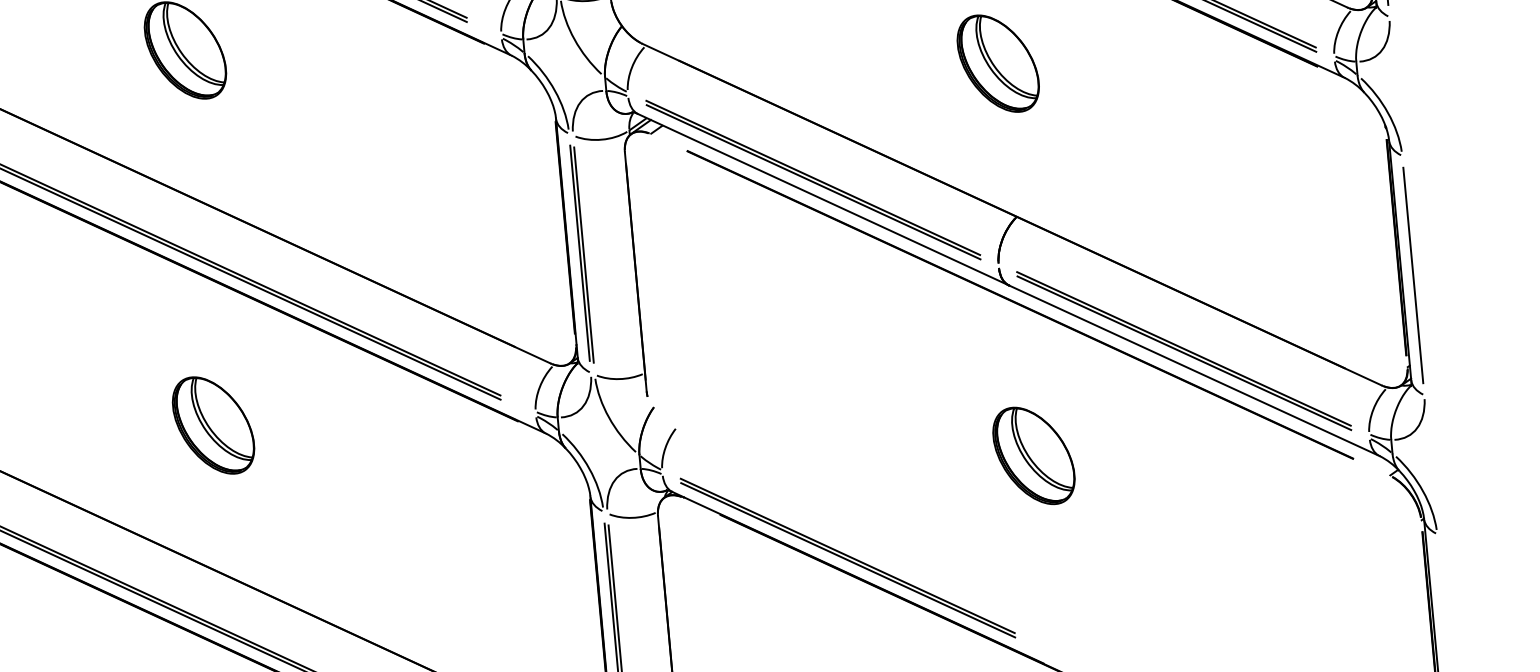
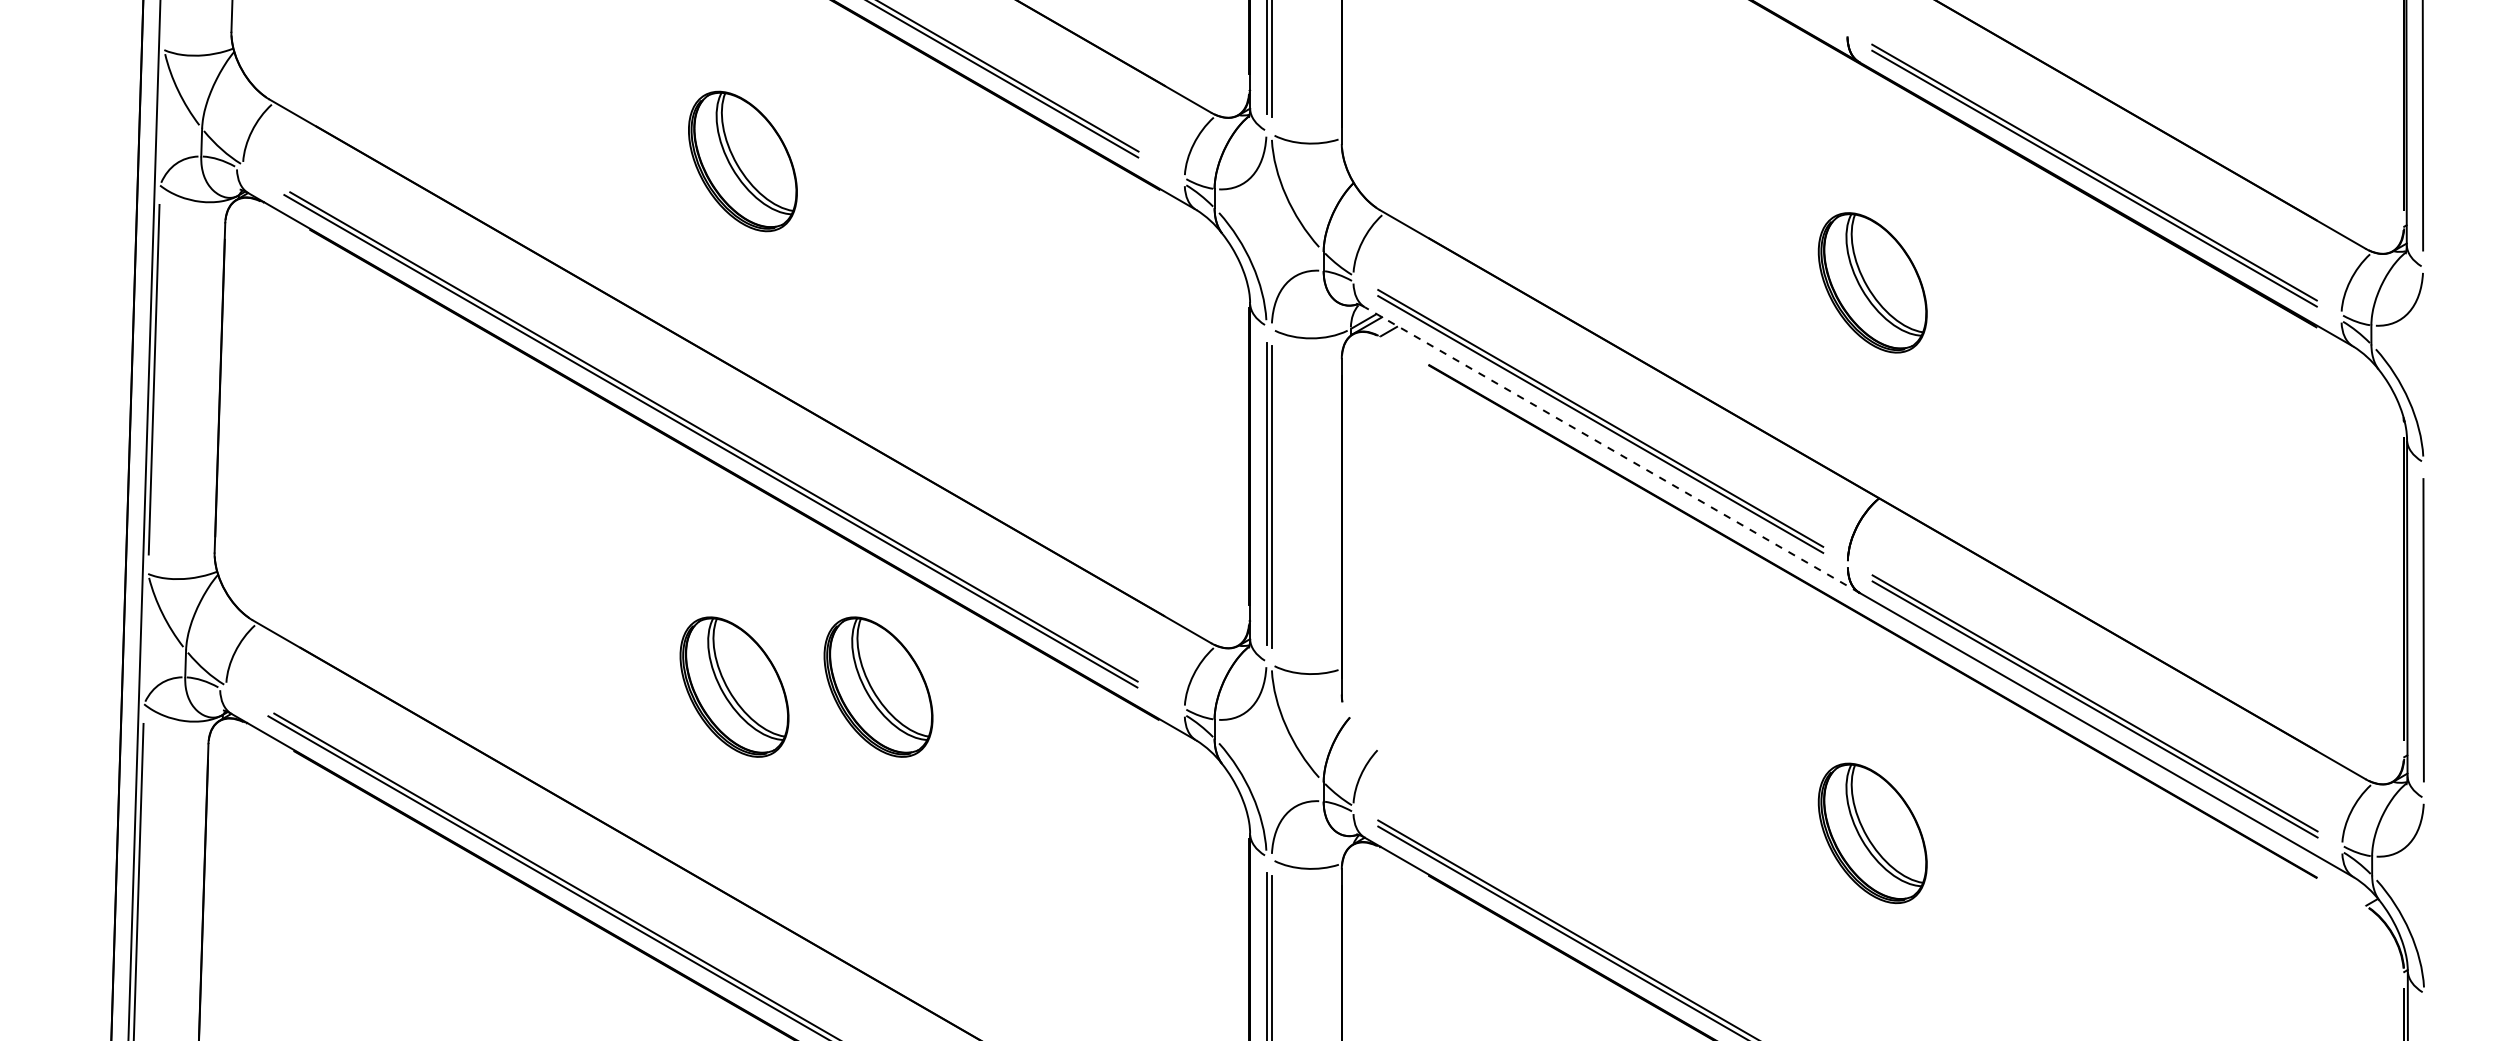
line: (822, 199) -> (1611, 449), solid -> dashed
part: (316, 415) -> (878, 686), added

